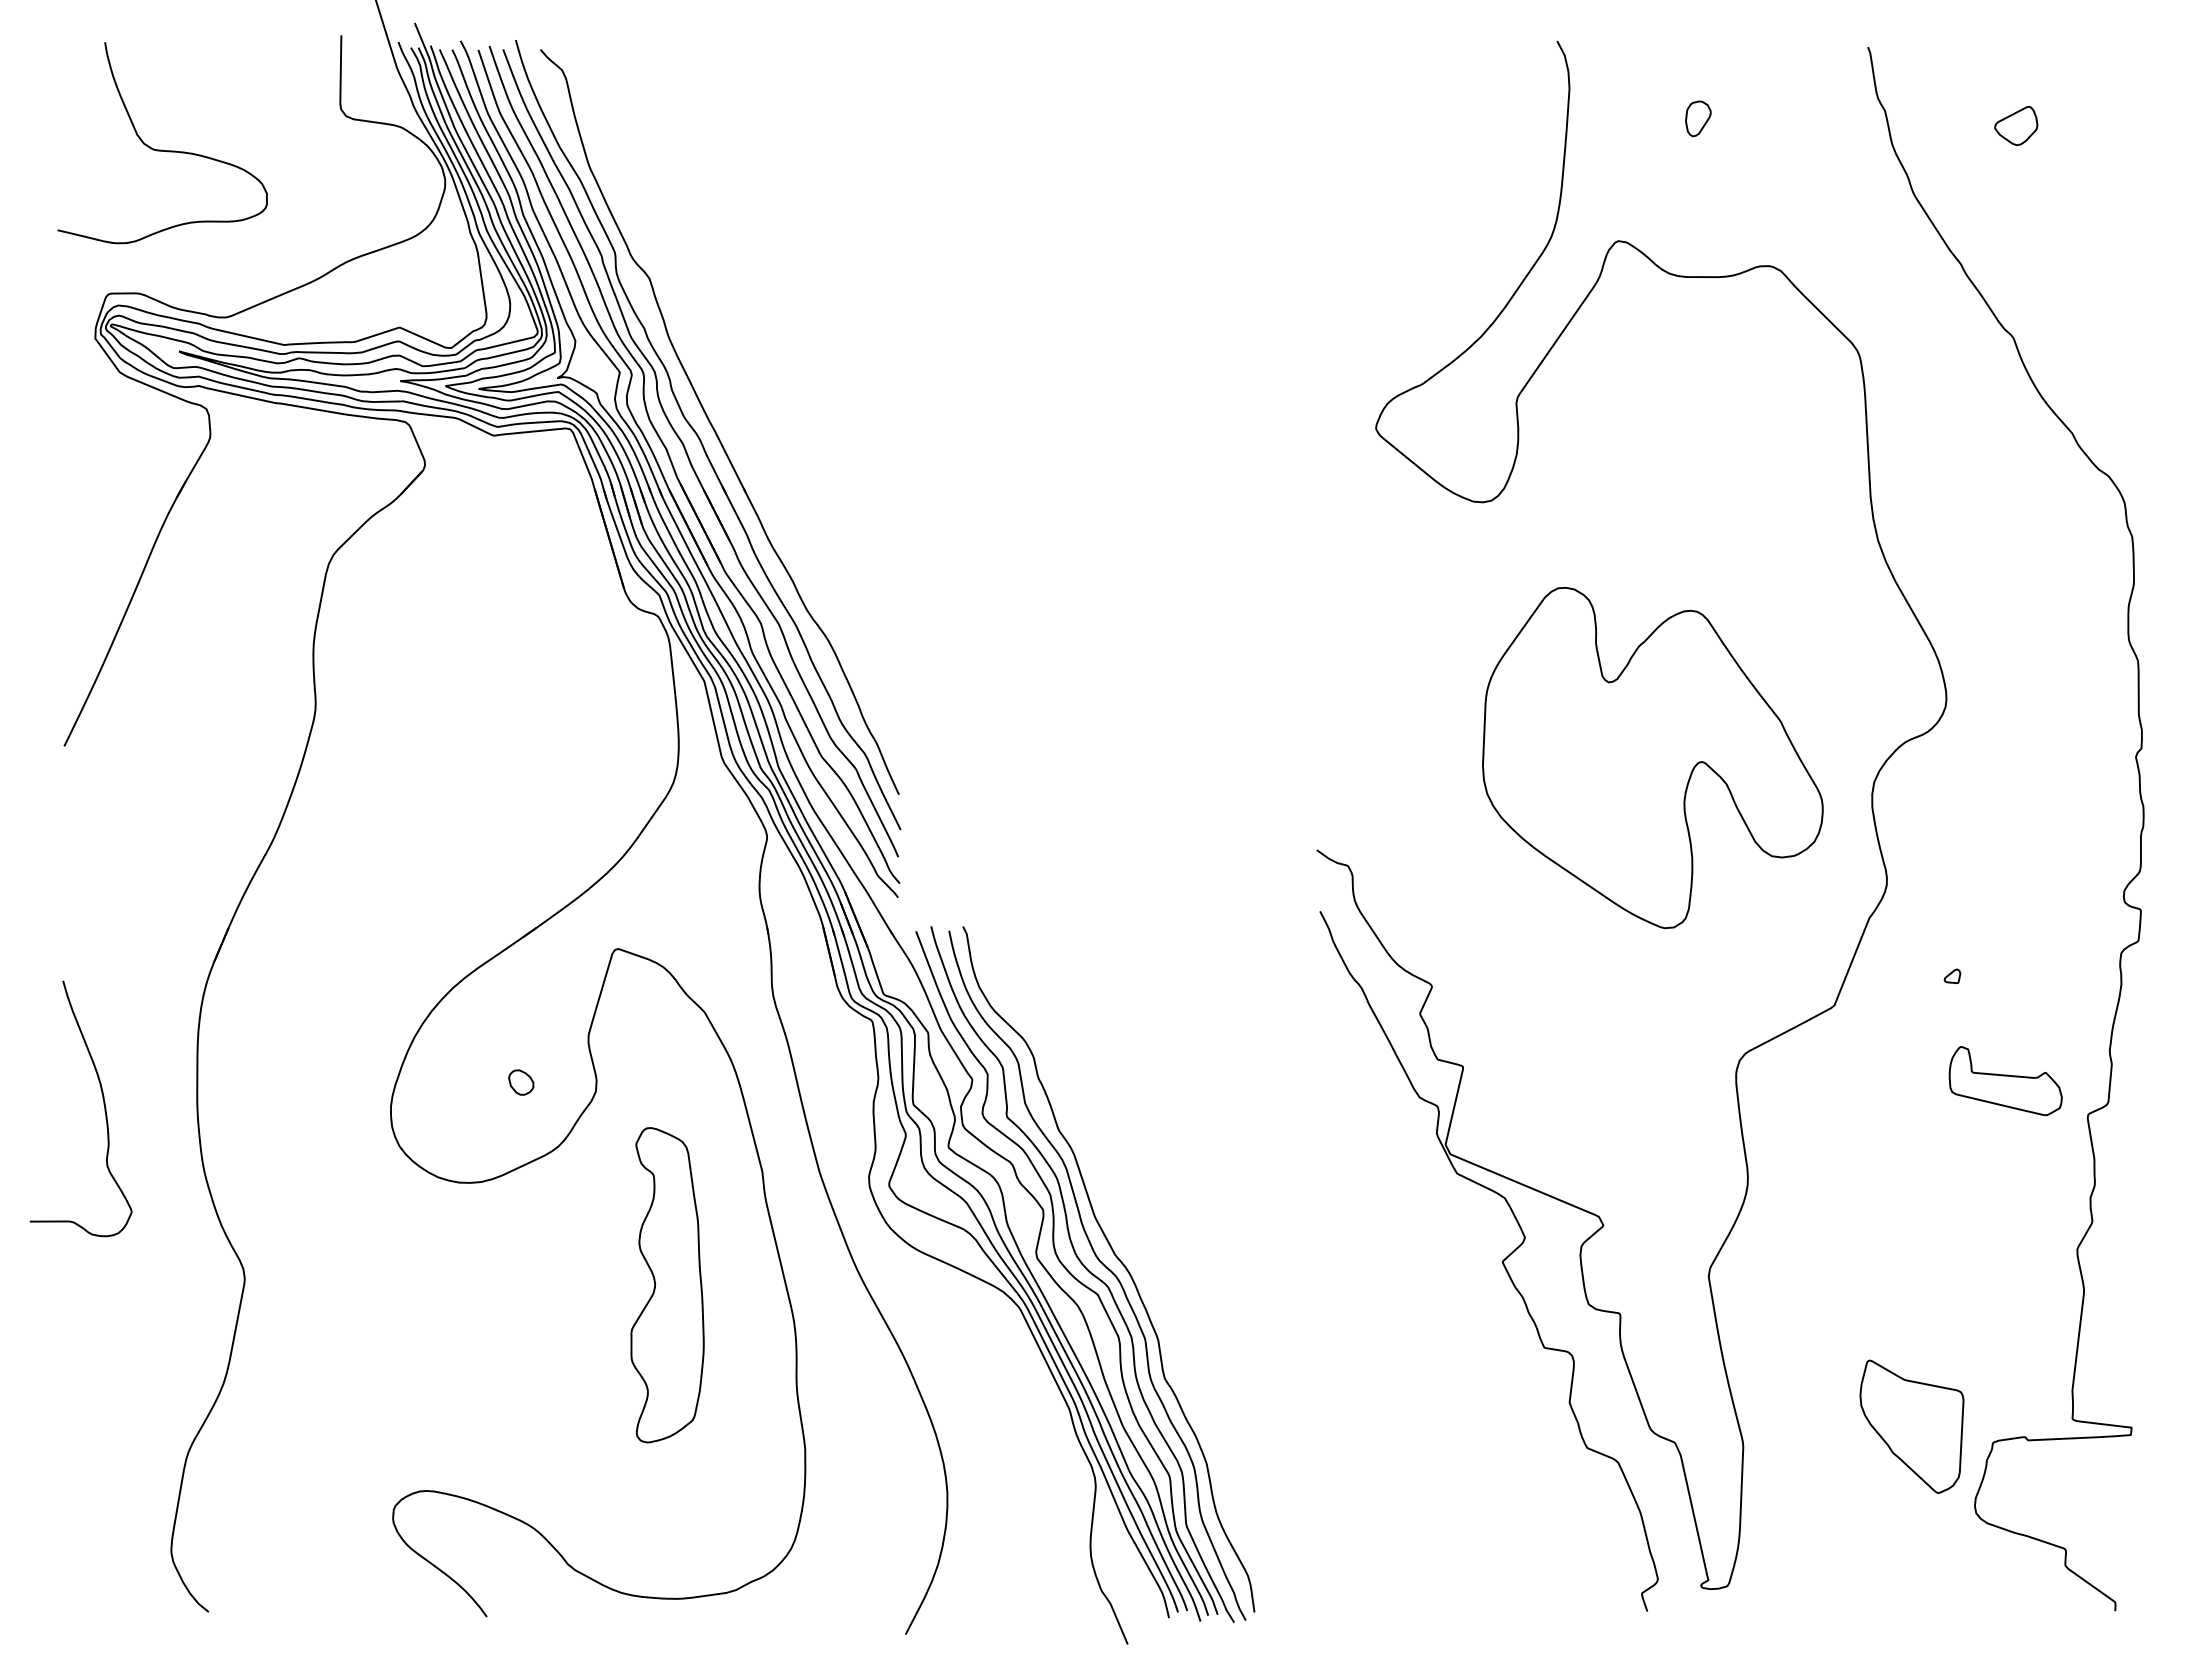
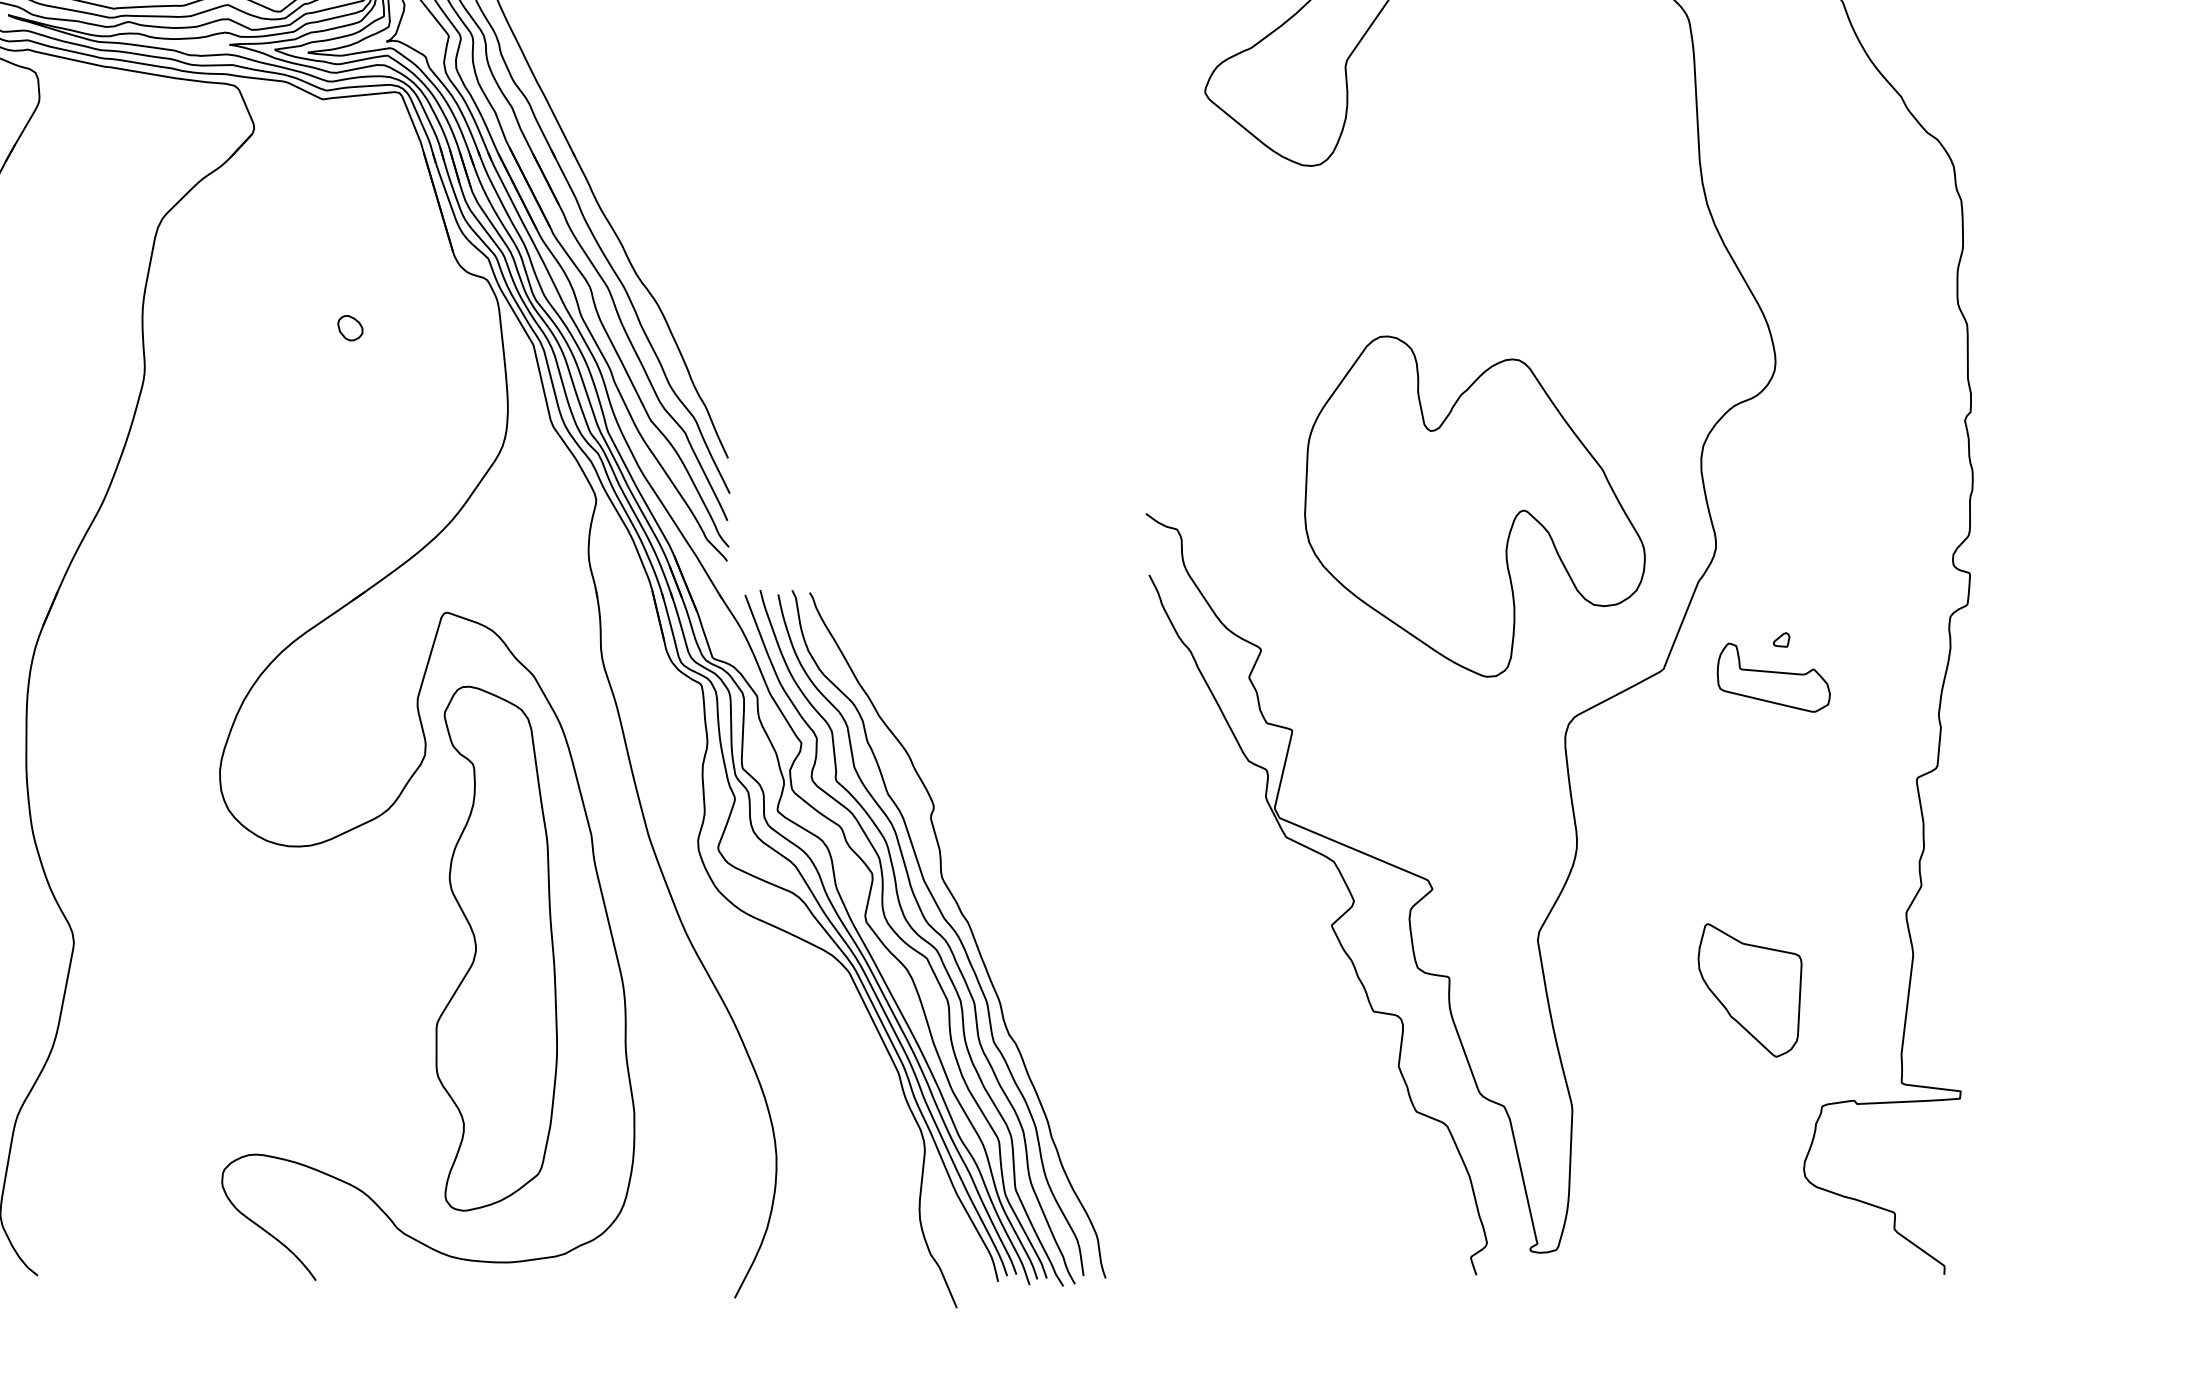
part: (1652, 758) -> (1474, 507), moved
part: (2005, 1081) -> (1773, 678), moved
part: (521, 1082) -> (350, 328), moved
curve: (1141, 1268) -> (970, 932), added
part: (667, 1285) -> (496, 949), size x1.67
part: (1911, 1426) -> (1749, 990), moved

